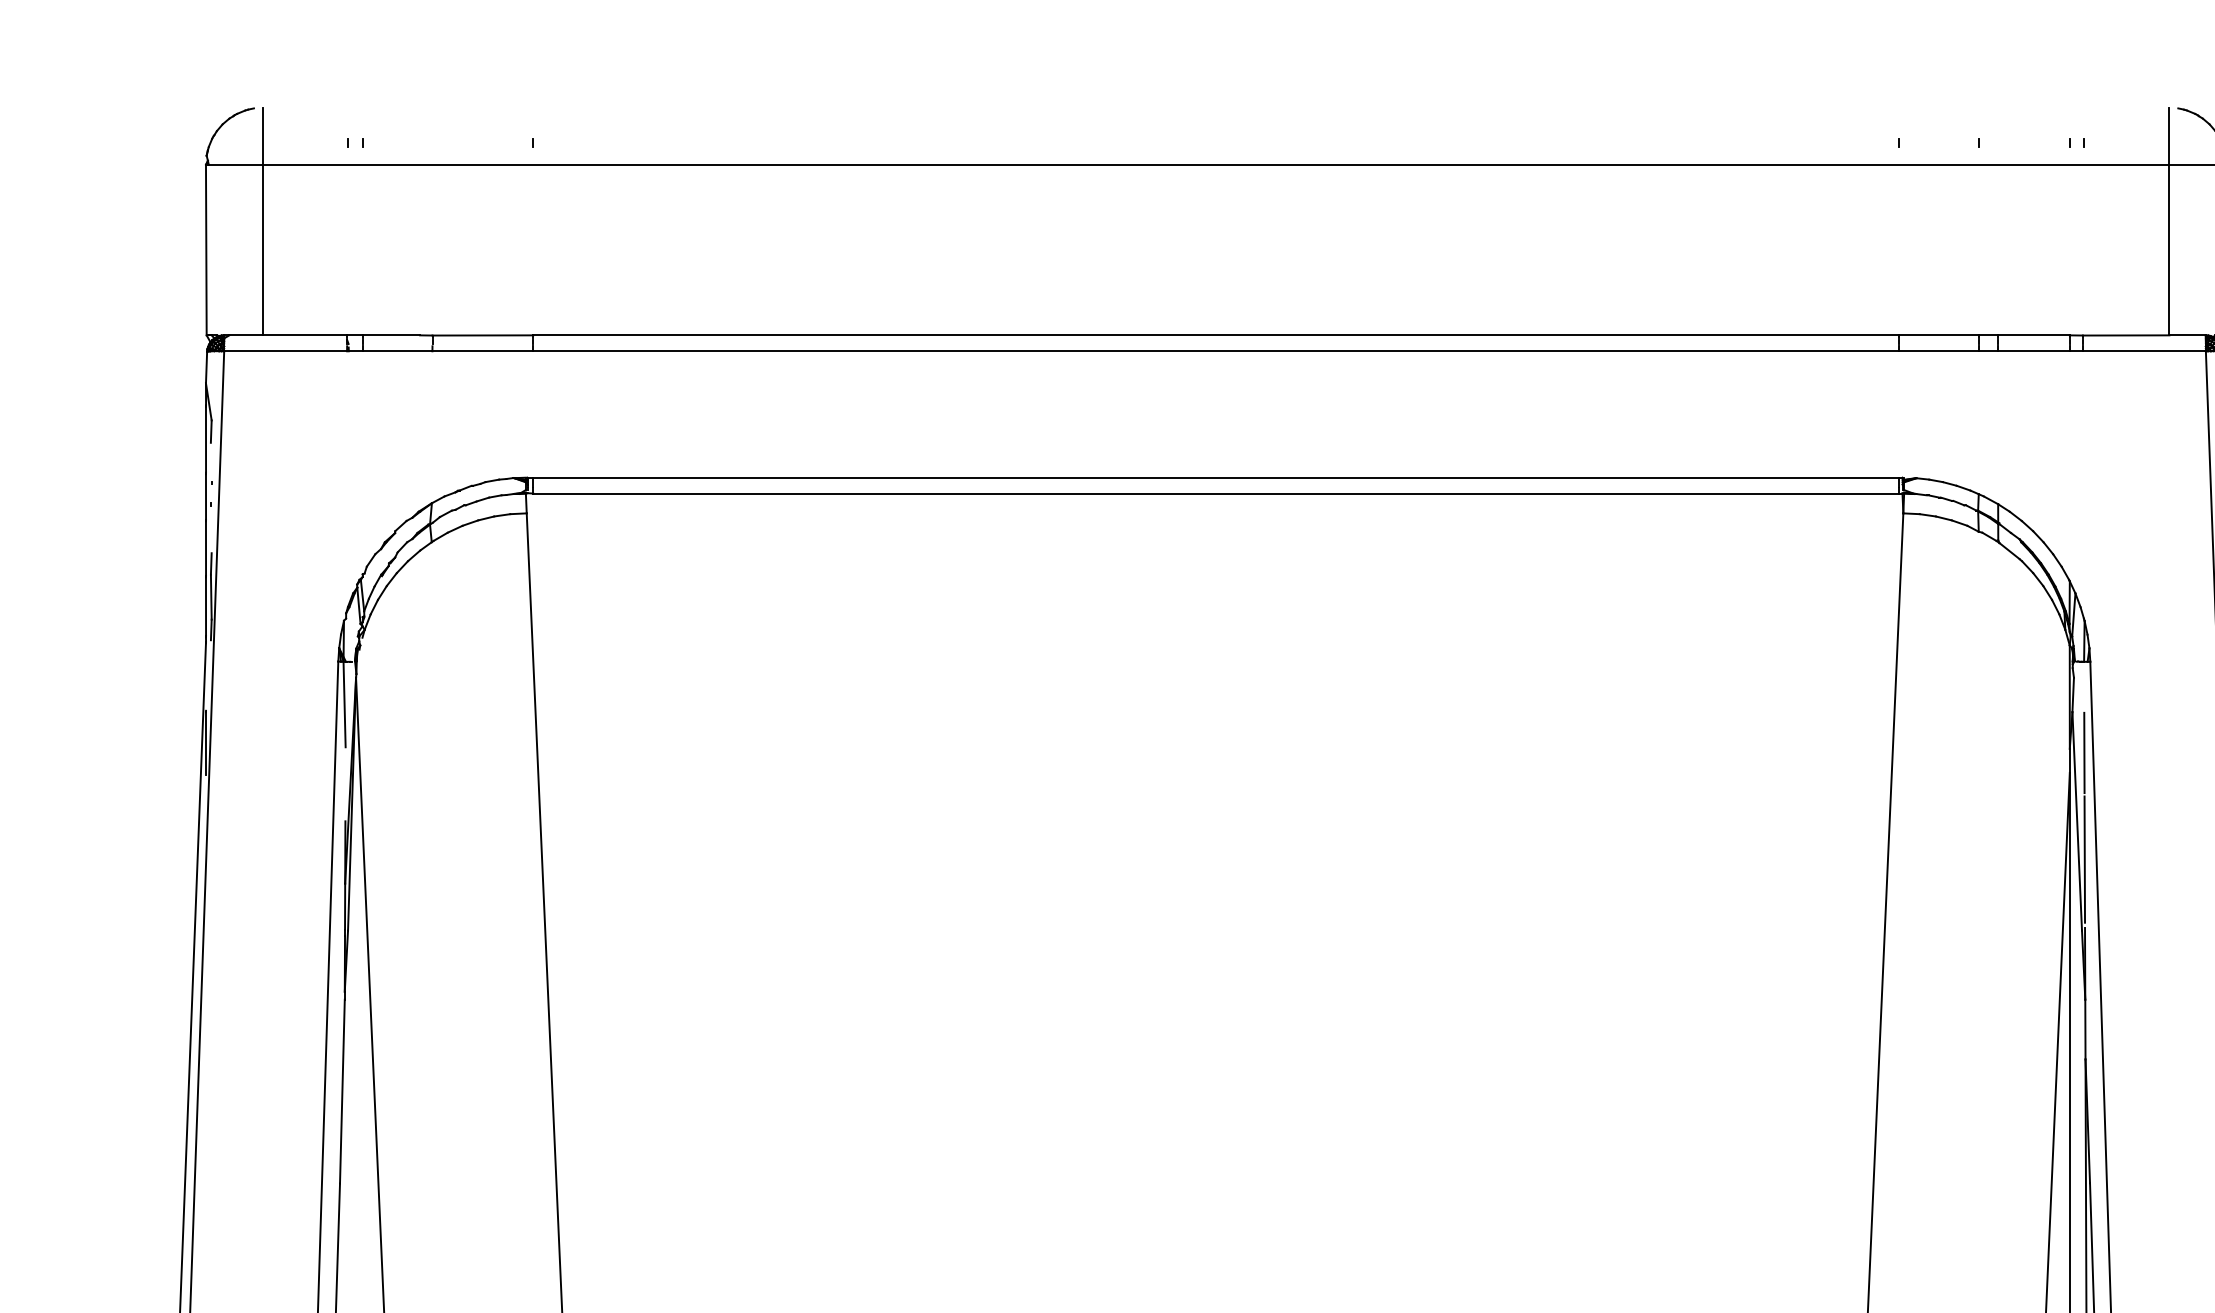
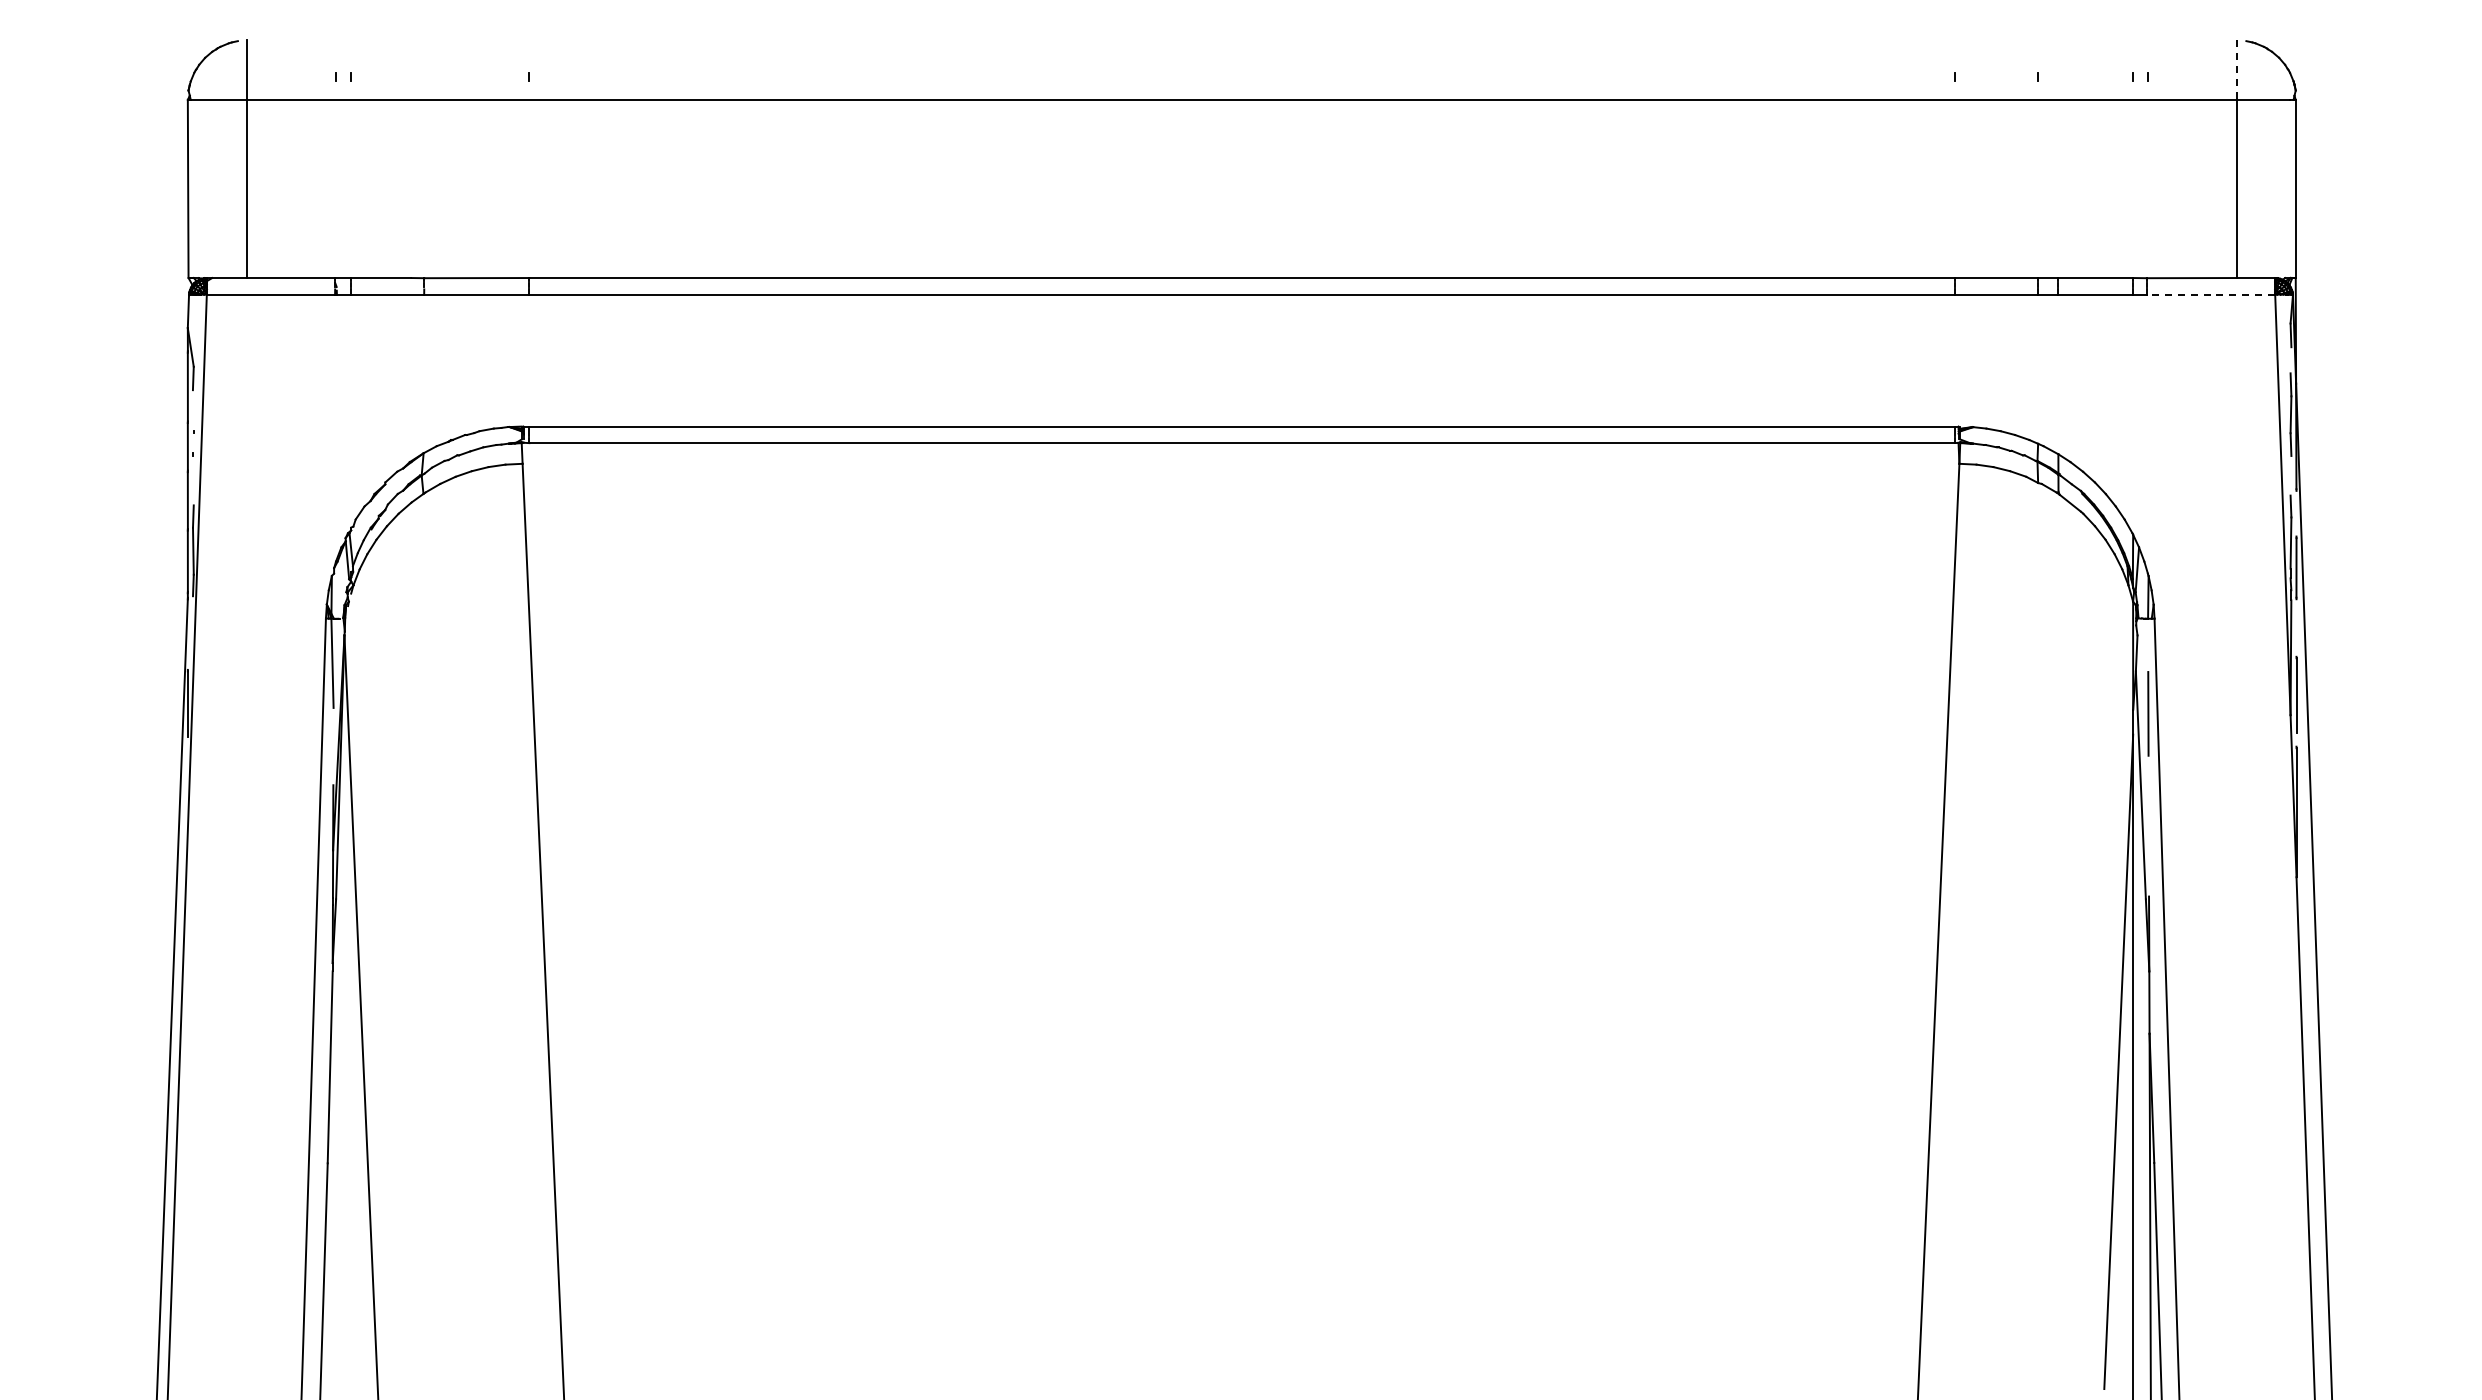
line: (2169, 136) -> (2237, 70), solid -> dashed
line: (2143, 351) -> (2210, 294), solid -> dashed
line: (2084, 859) -> (2148, 825), removed

